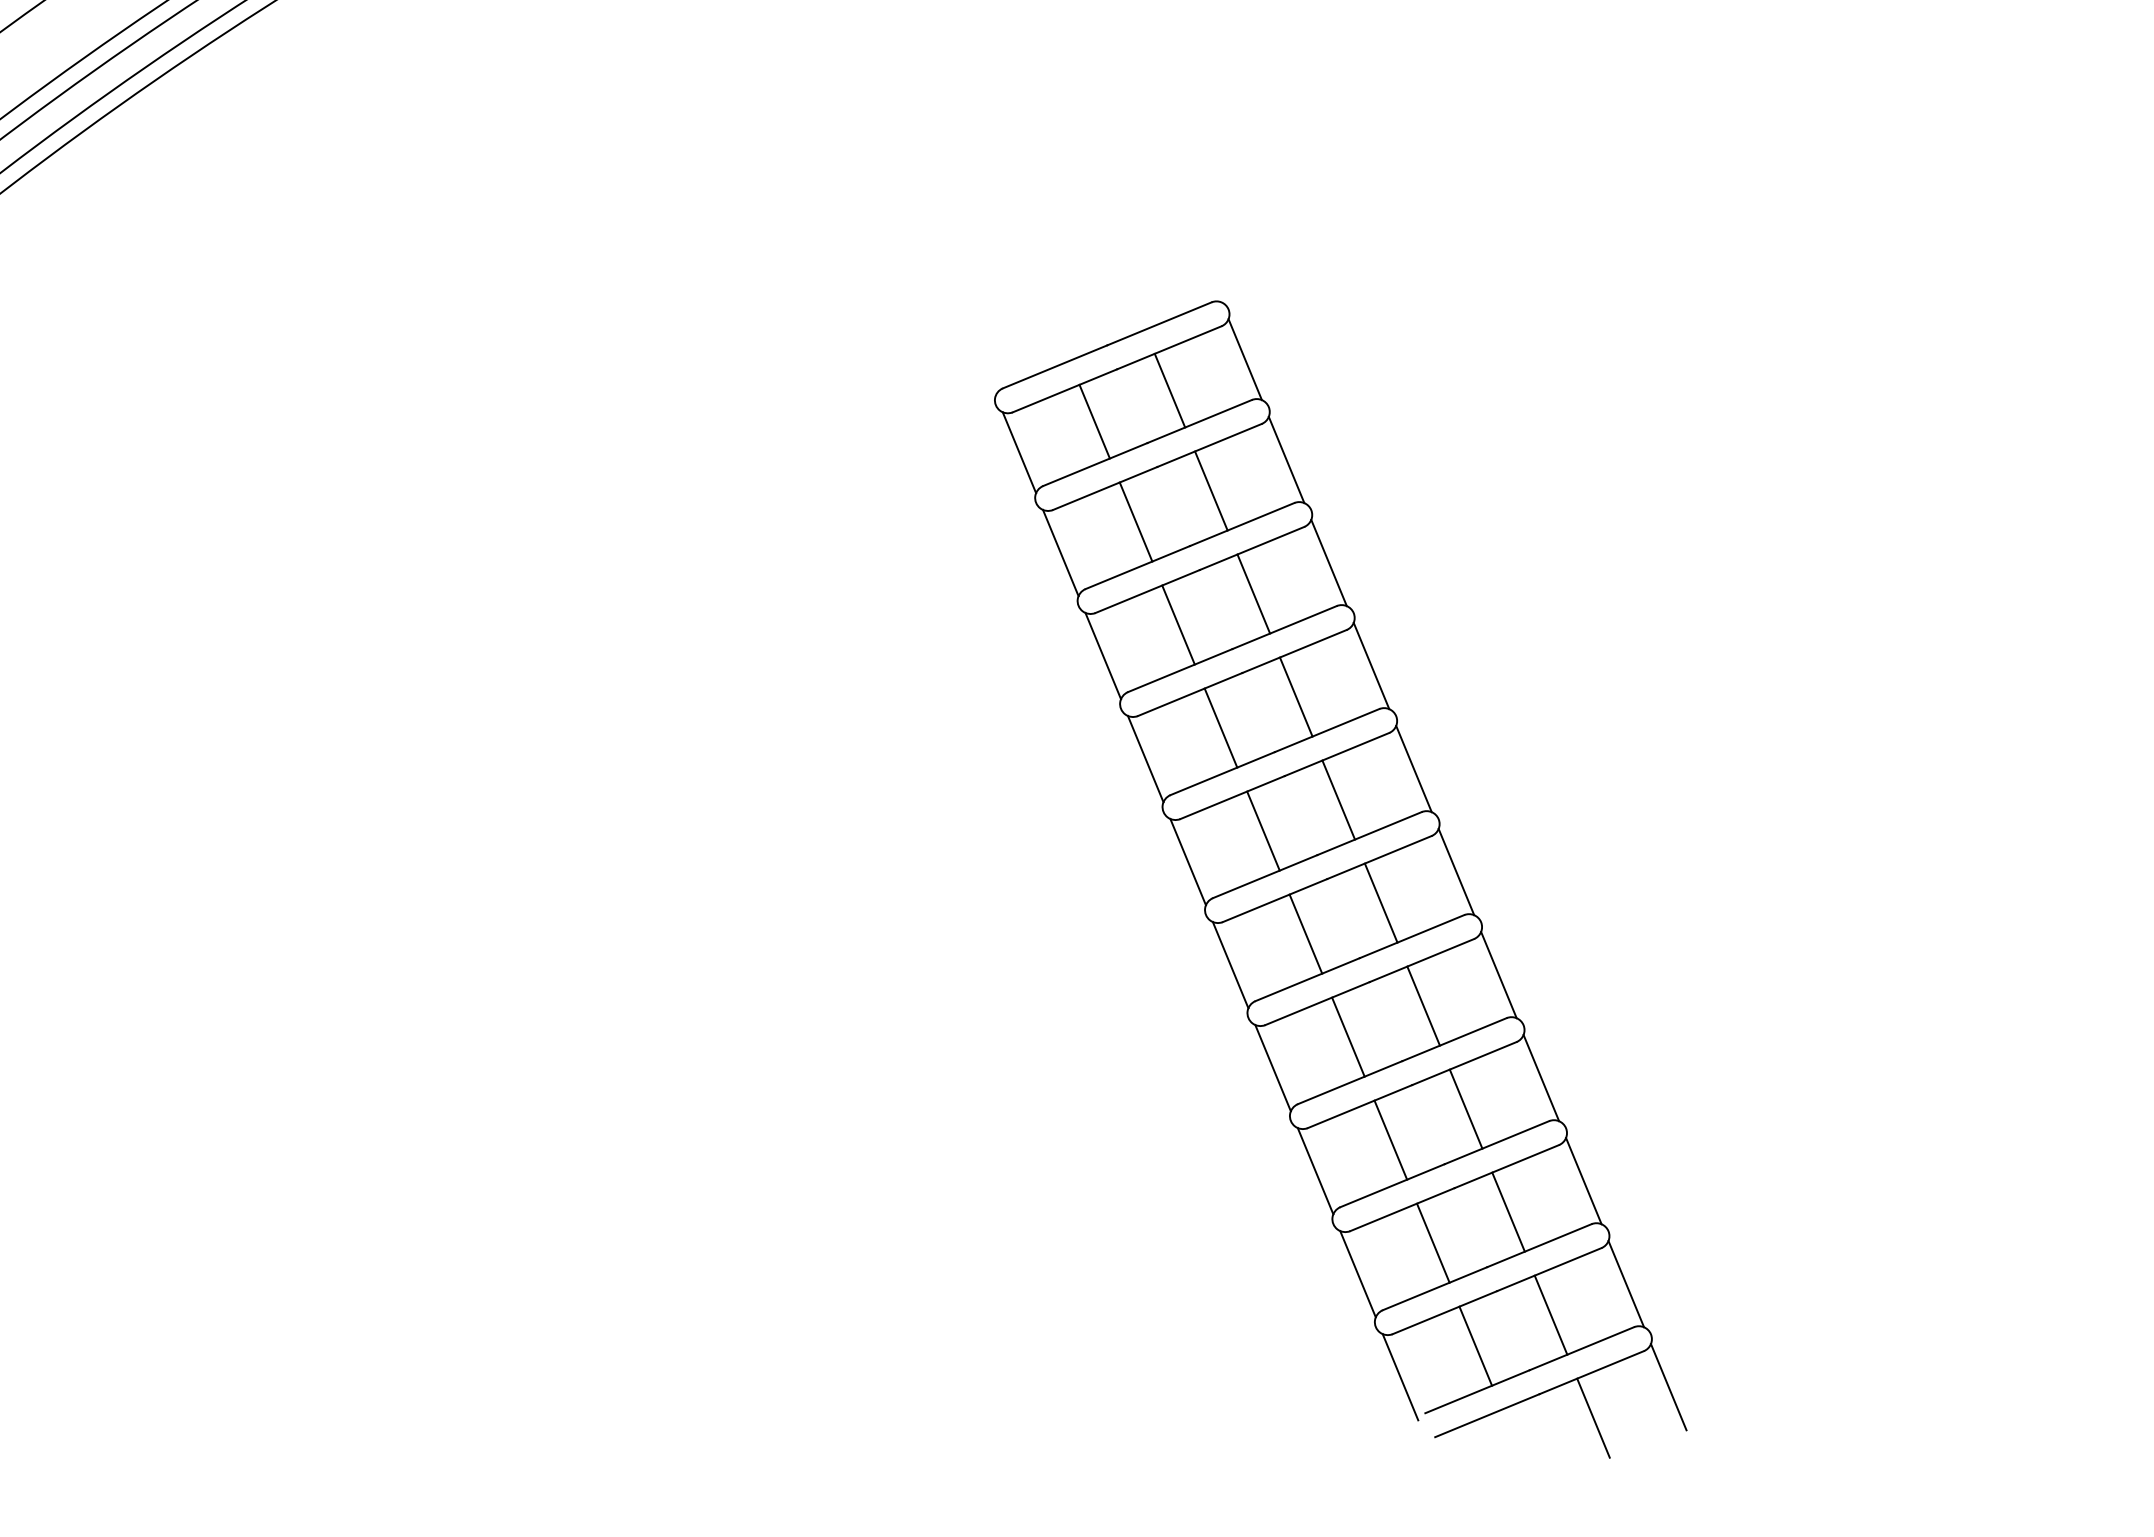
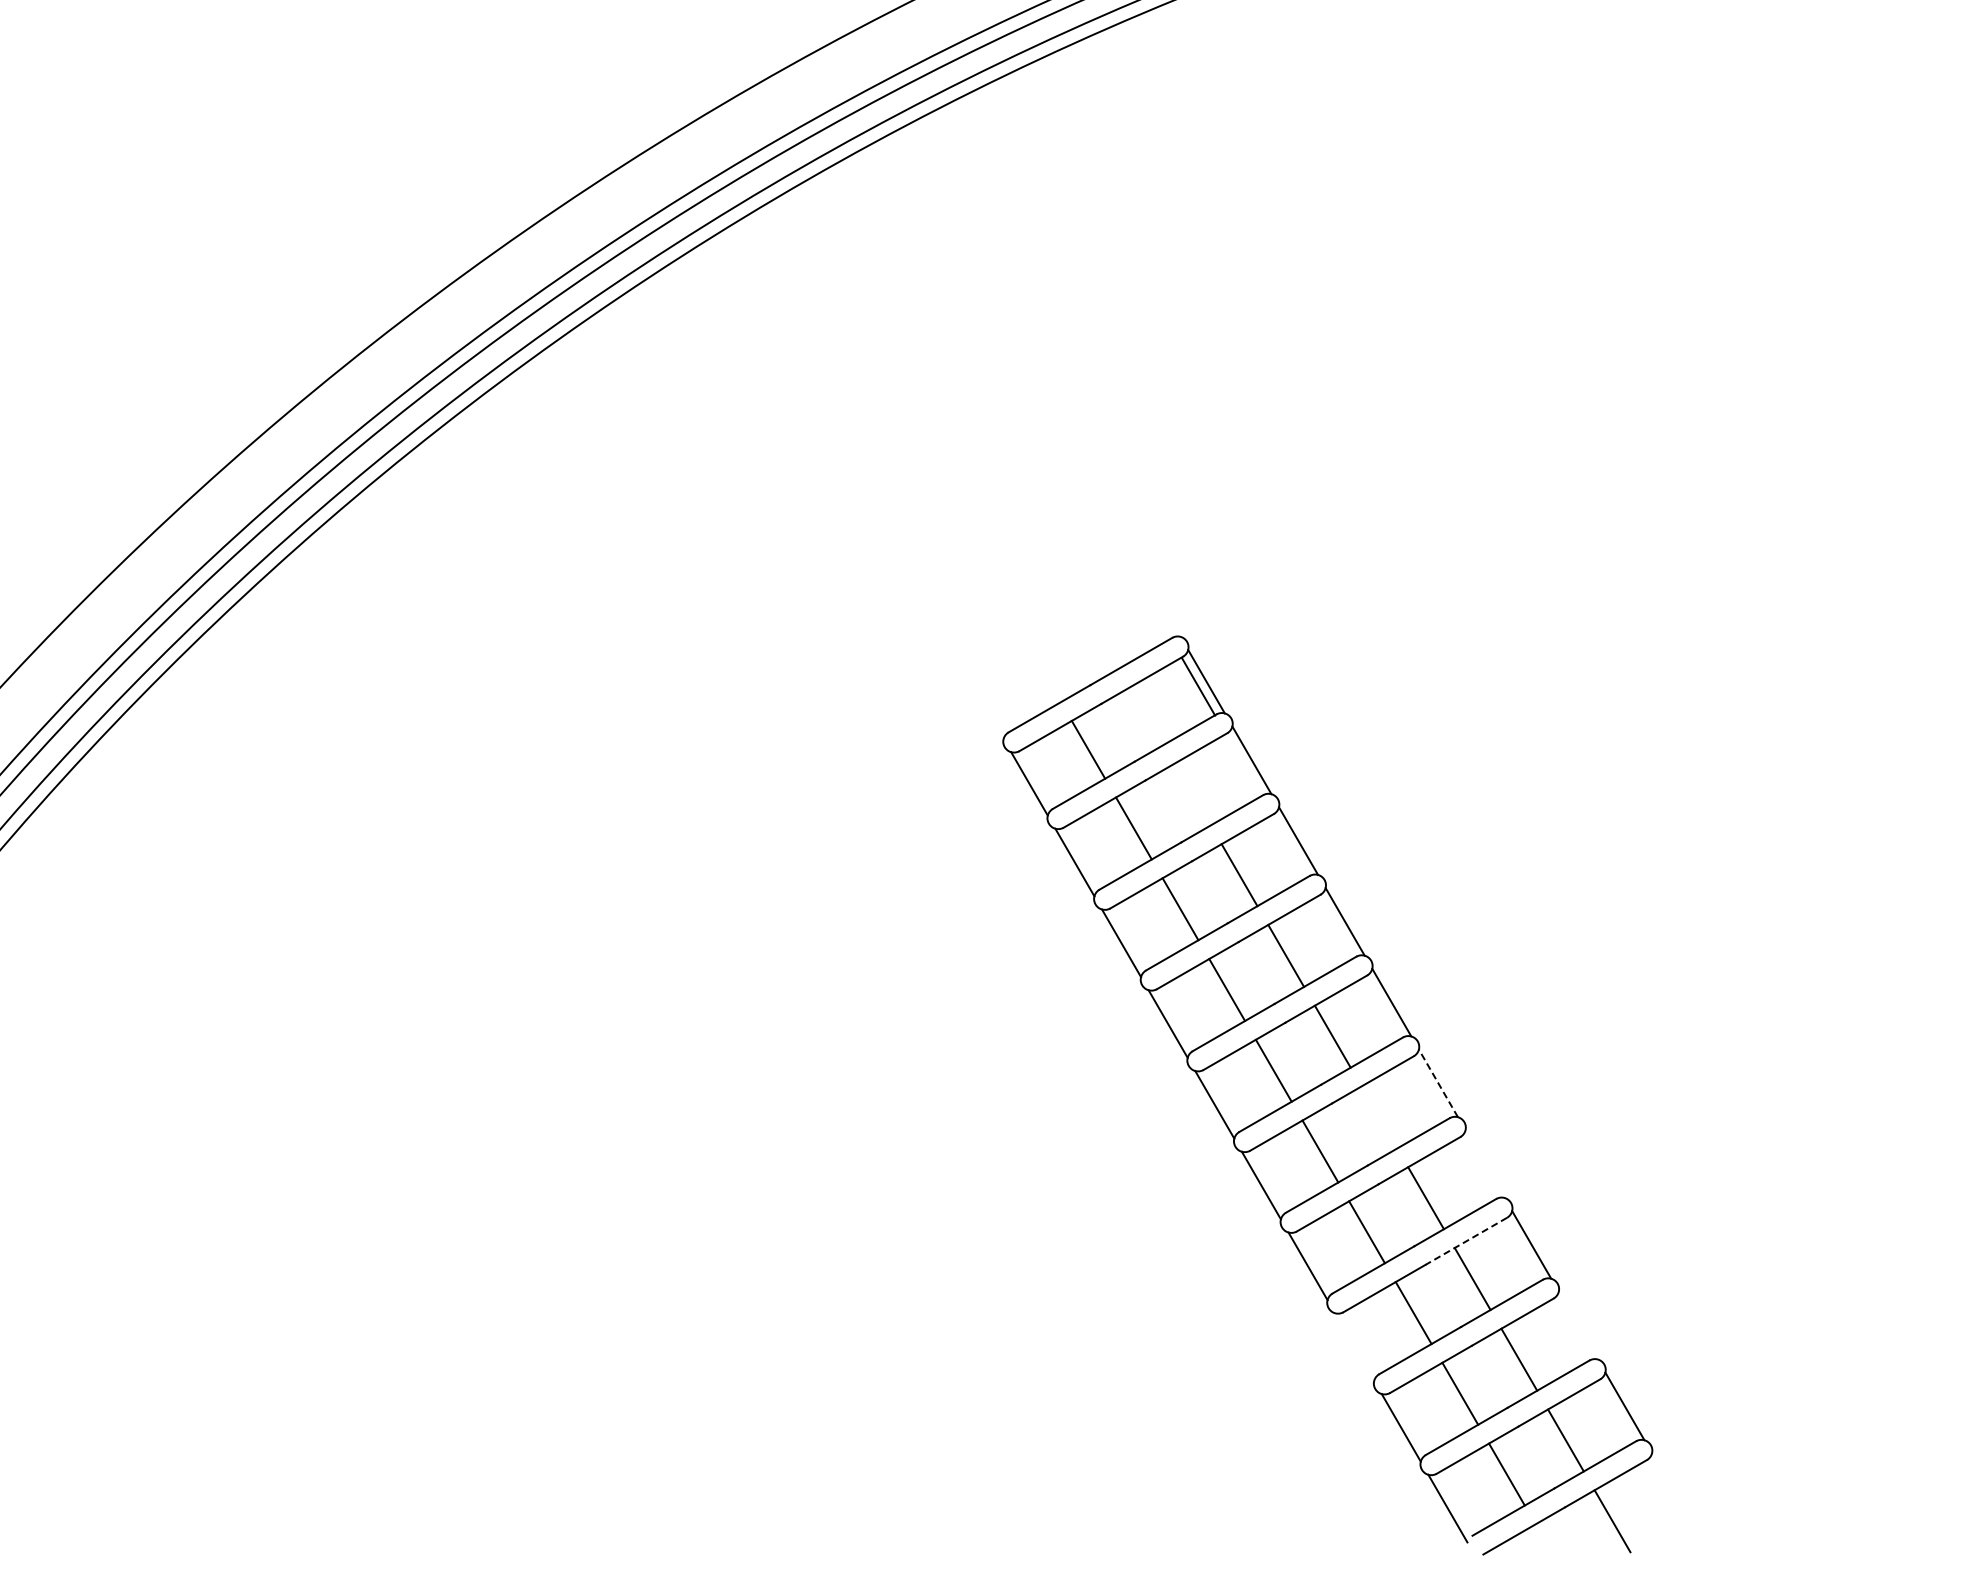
line: (1170, 390) -> (1198, 686), moved
line: (1210, 491) -> (1192, 794), removed
line: (1456, 871) -> (1438, 1082), solid -> dashed
line: (1381, 903) -> (1379, 1117), removed
line: (1498, 974) -> (1484, 1163), removed
line: (1463, 1063) -> (1465, 1241), solid -> dashed
line: (1315, 1170) -> (1354, 1346), removed
line: (1582, 1180) -> (1577, 1325), removed
line: (1668, 1387) -> (1671, 1487), removed

